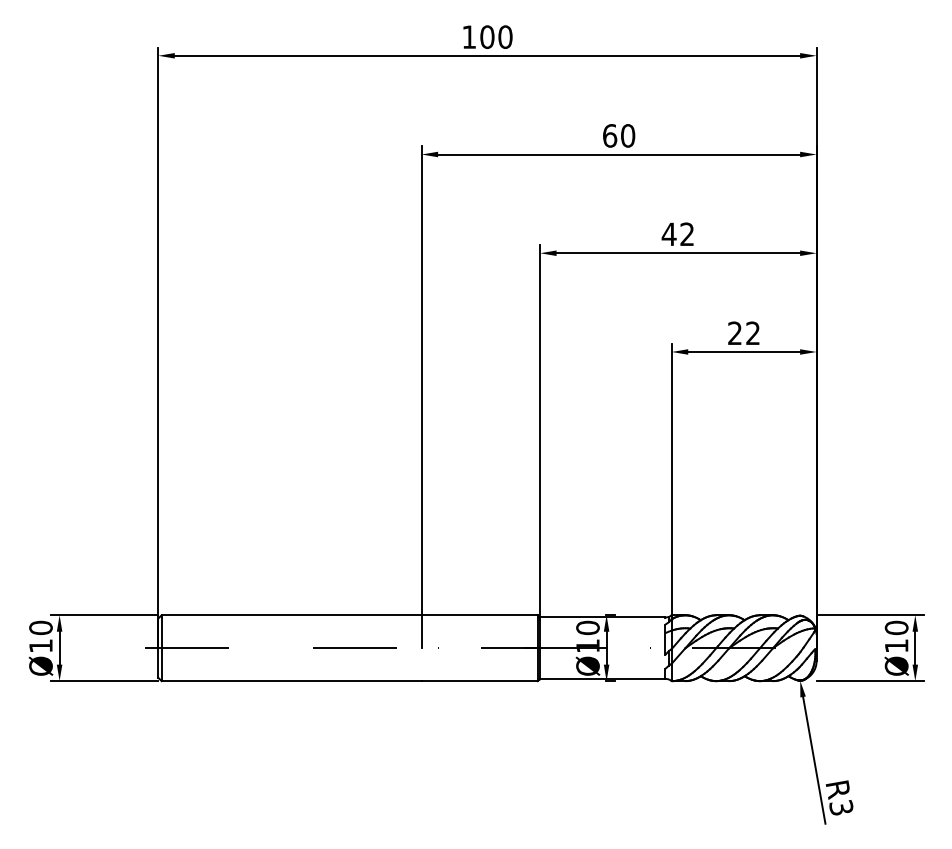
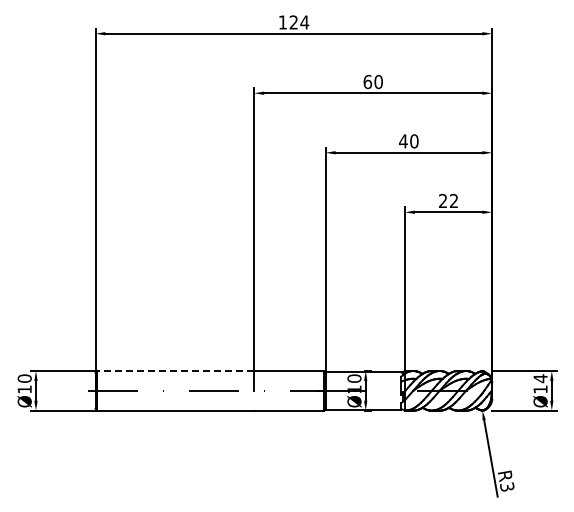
text: (496, 37) -> (299, 22), 100 -> 124
text: (687, 234) -> (414, 141), 42 -> 40
line: (291, 616) -> (175, 371), solid -> dashed
text: (896, 627) -> (540, 378), Ø10 -> Ø14

